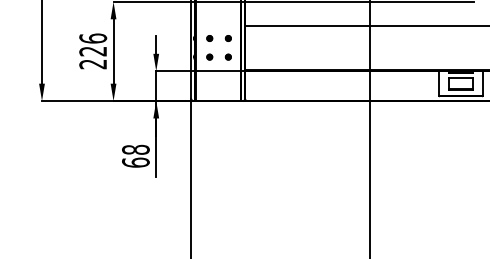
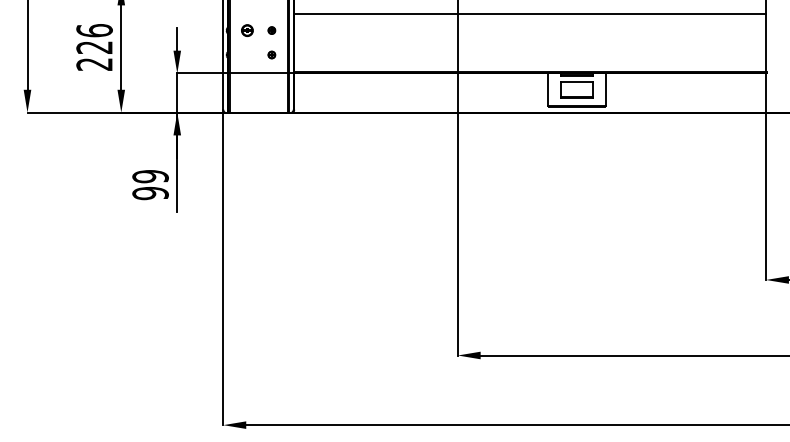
part: (209, 38) -> (247, 30), size x1.6
part: (209, 56) -> (247, 54), removed
text: (135, 156) -> (150, 185), 68 -> 99

